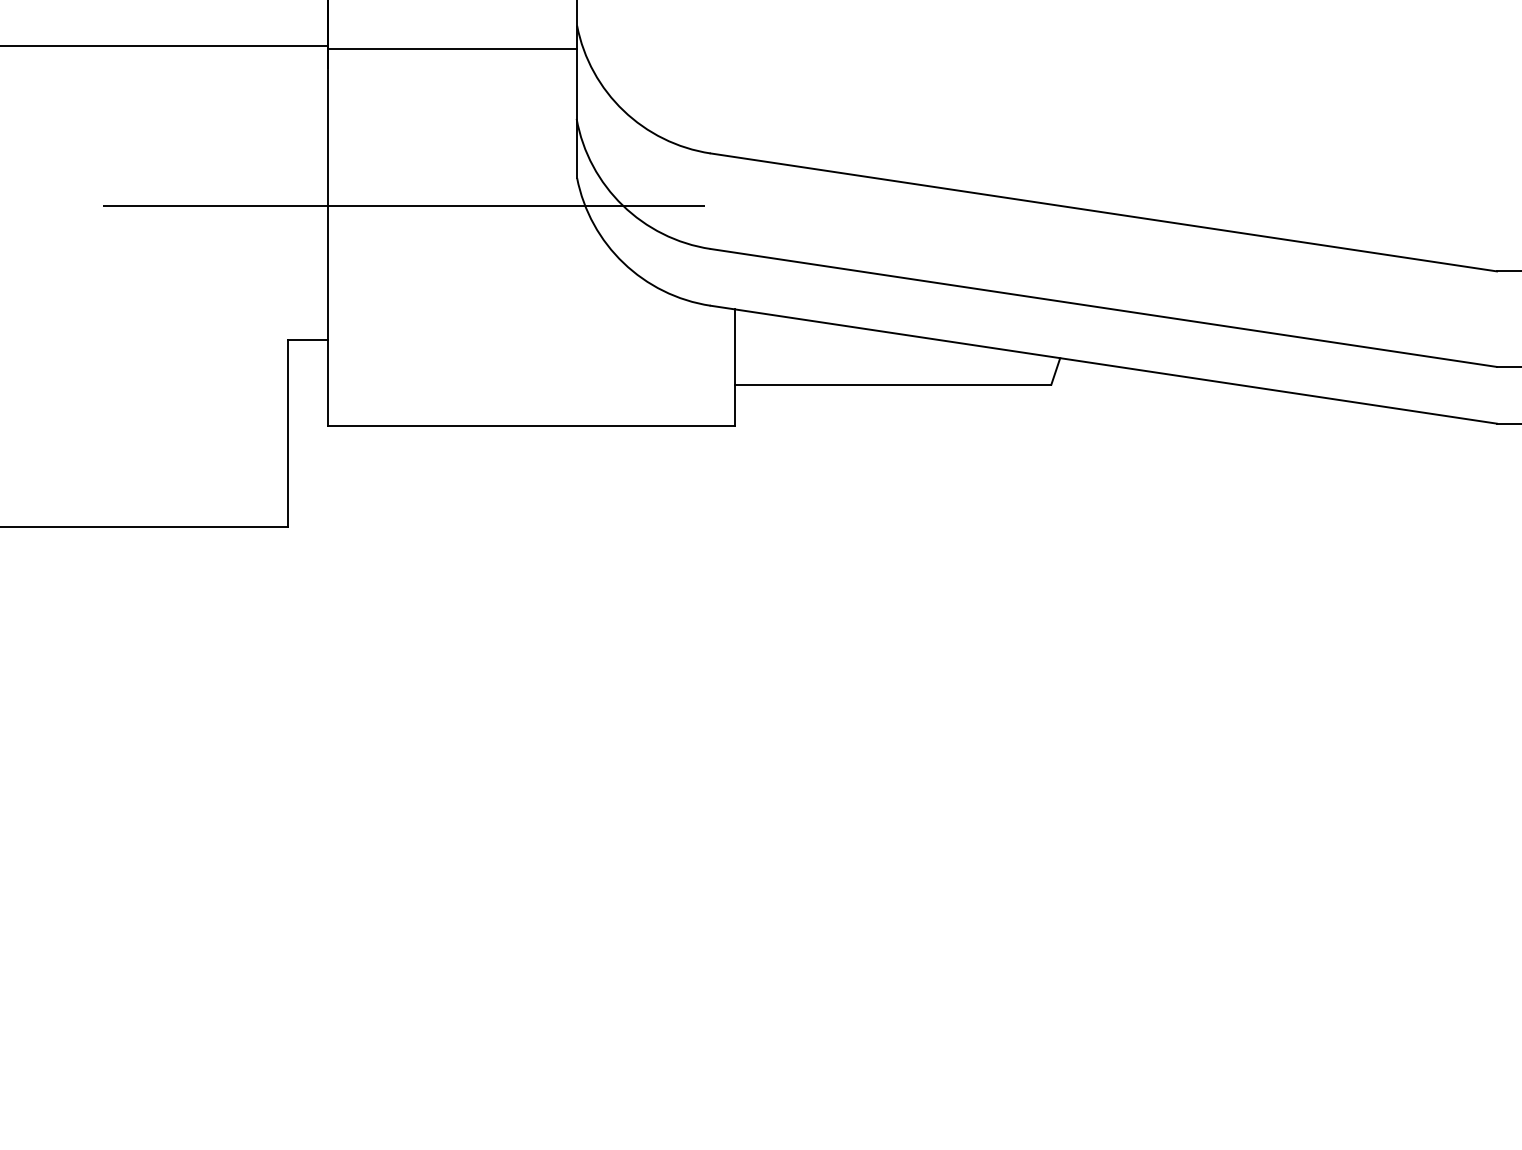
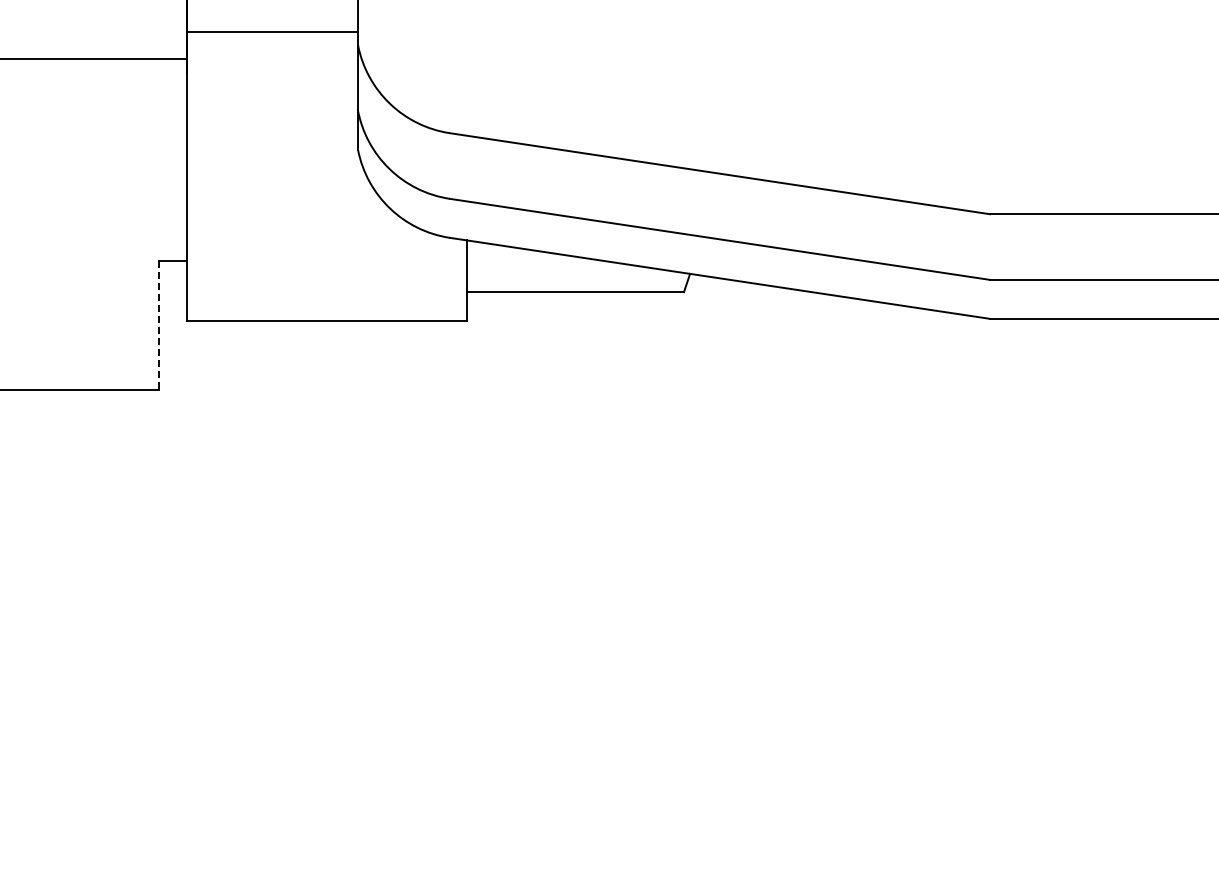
line: (452, 49) -> (272, 31), moved
line: (403, 206) -> (238, 169), removed
line: (288, 433) -> (159, 325), solid -> dashed

